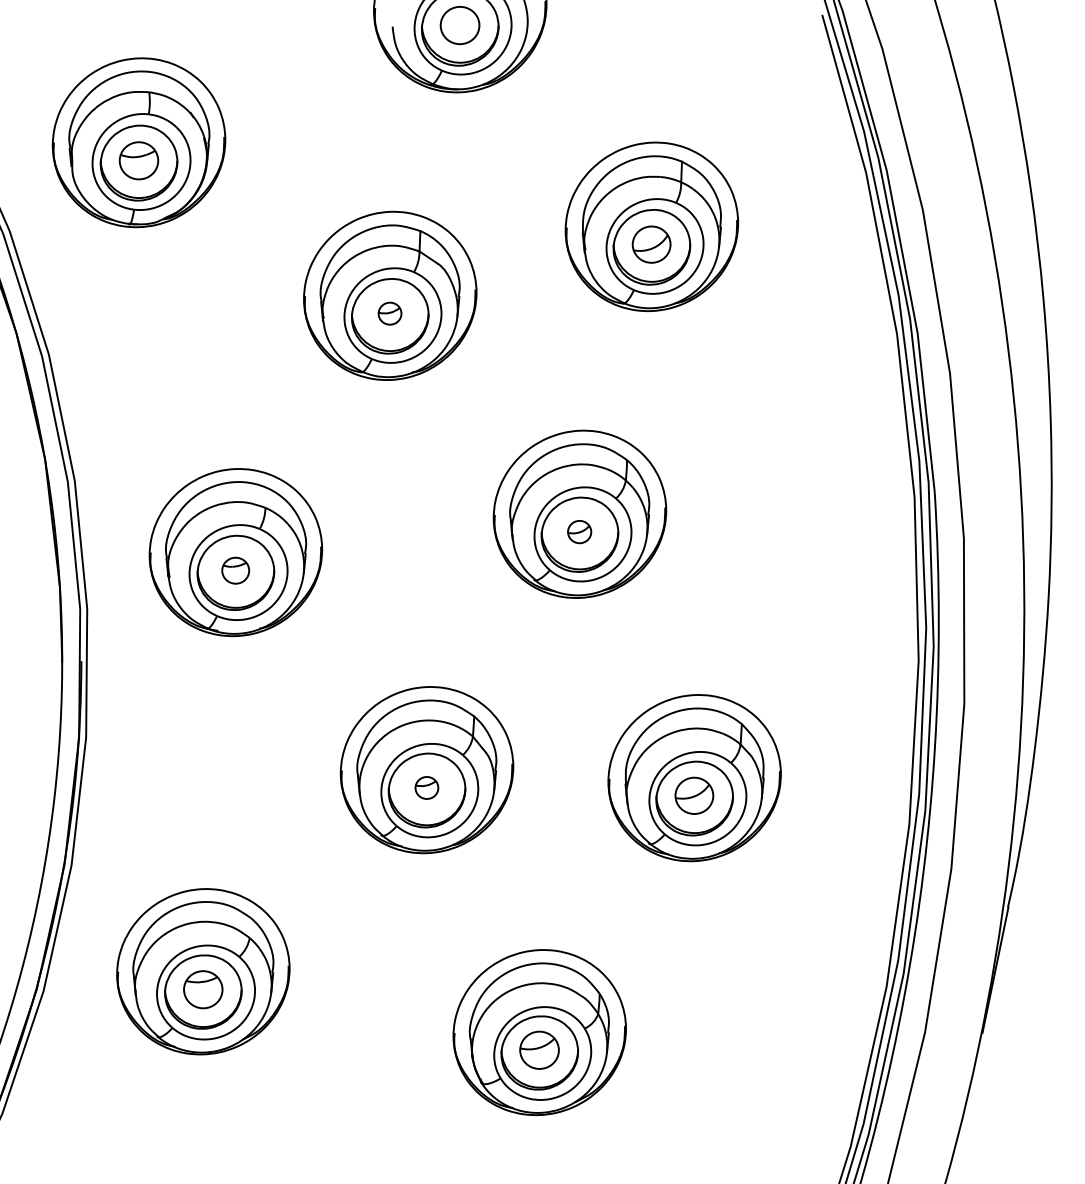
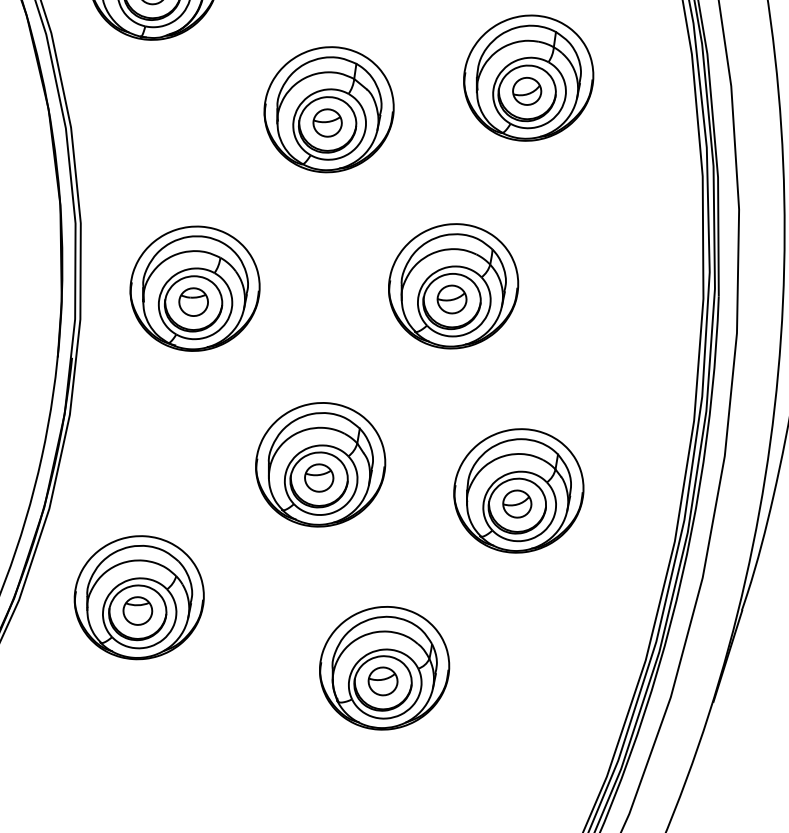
part: (389, 313) -> (327, 122), size x1.67
part: (579, 531) -> (451, 299), size x1.67
part: (235, 570) -> (193, 302), size x1.43
part: (426, 787) -> (318, 477), size x1.67

